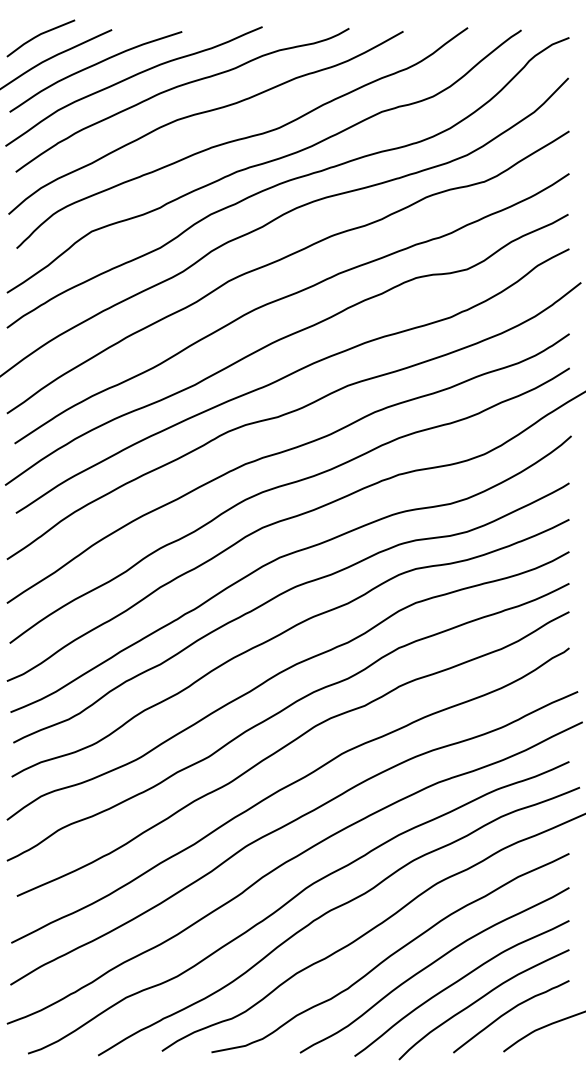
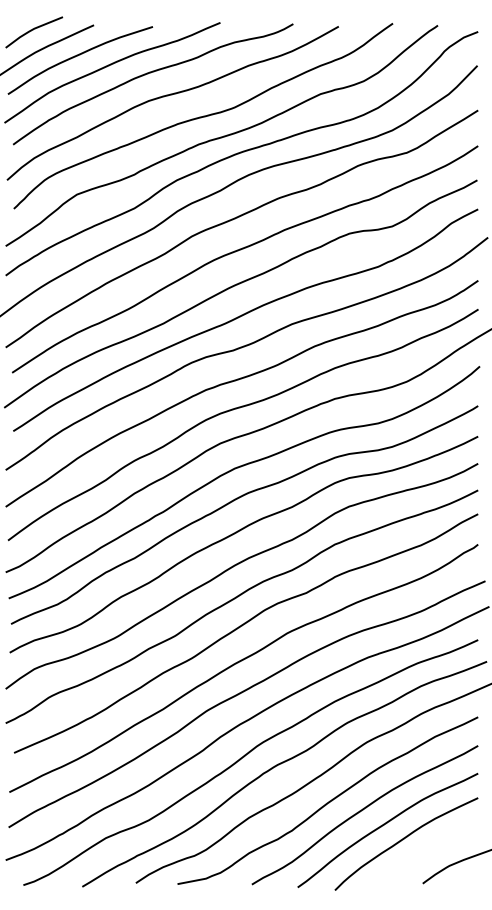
curve: (508, 1012) -> (427, 850), removed

